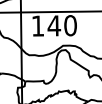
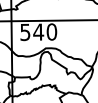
text: (38, 26) -> (25, 32), 140 -> 540

